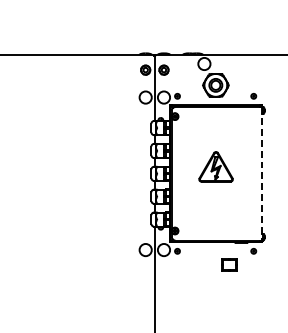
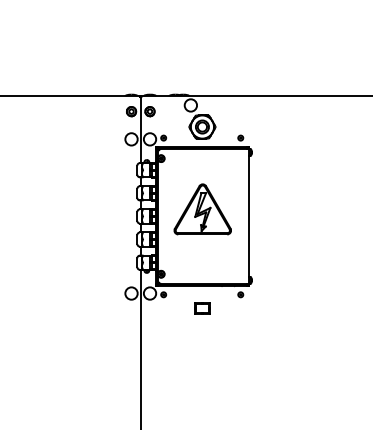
part: (215, 166) -> (202, 209), size x1.67
line: (261, 173) -> (248, 216), dashed -> solid
part: (229, 264) -> (202, 308), moved

